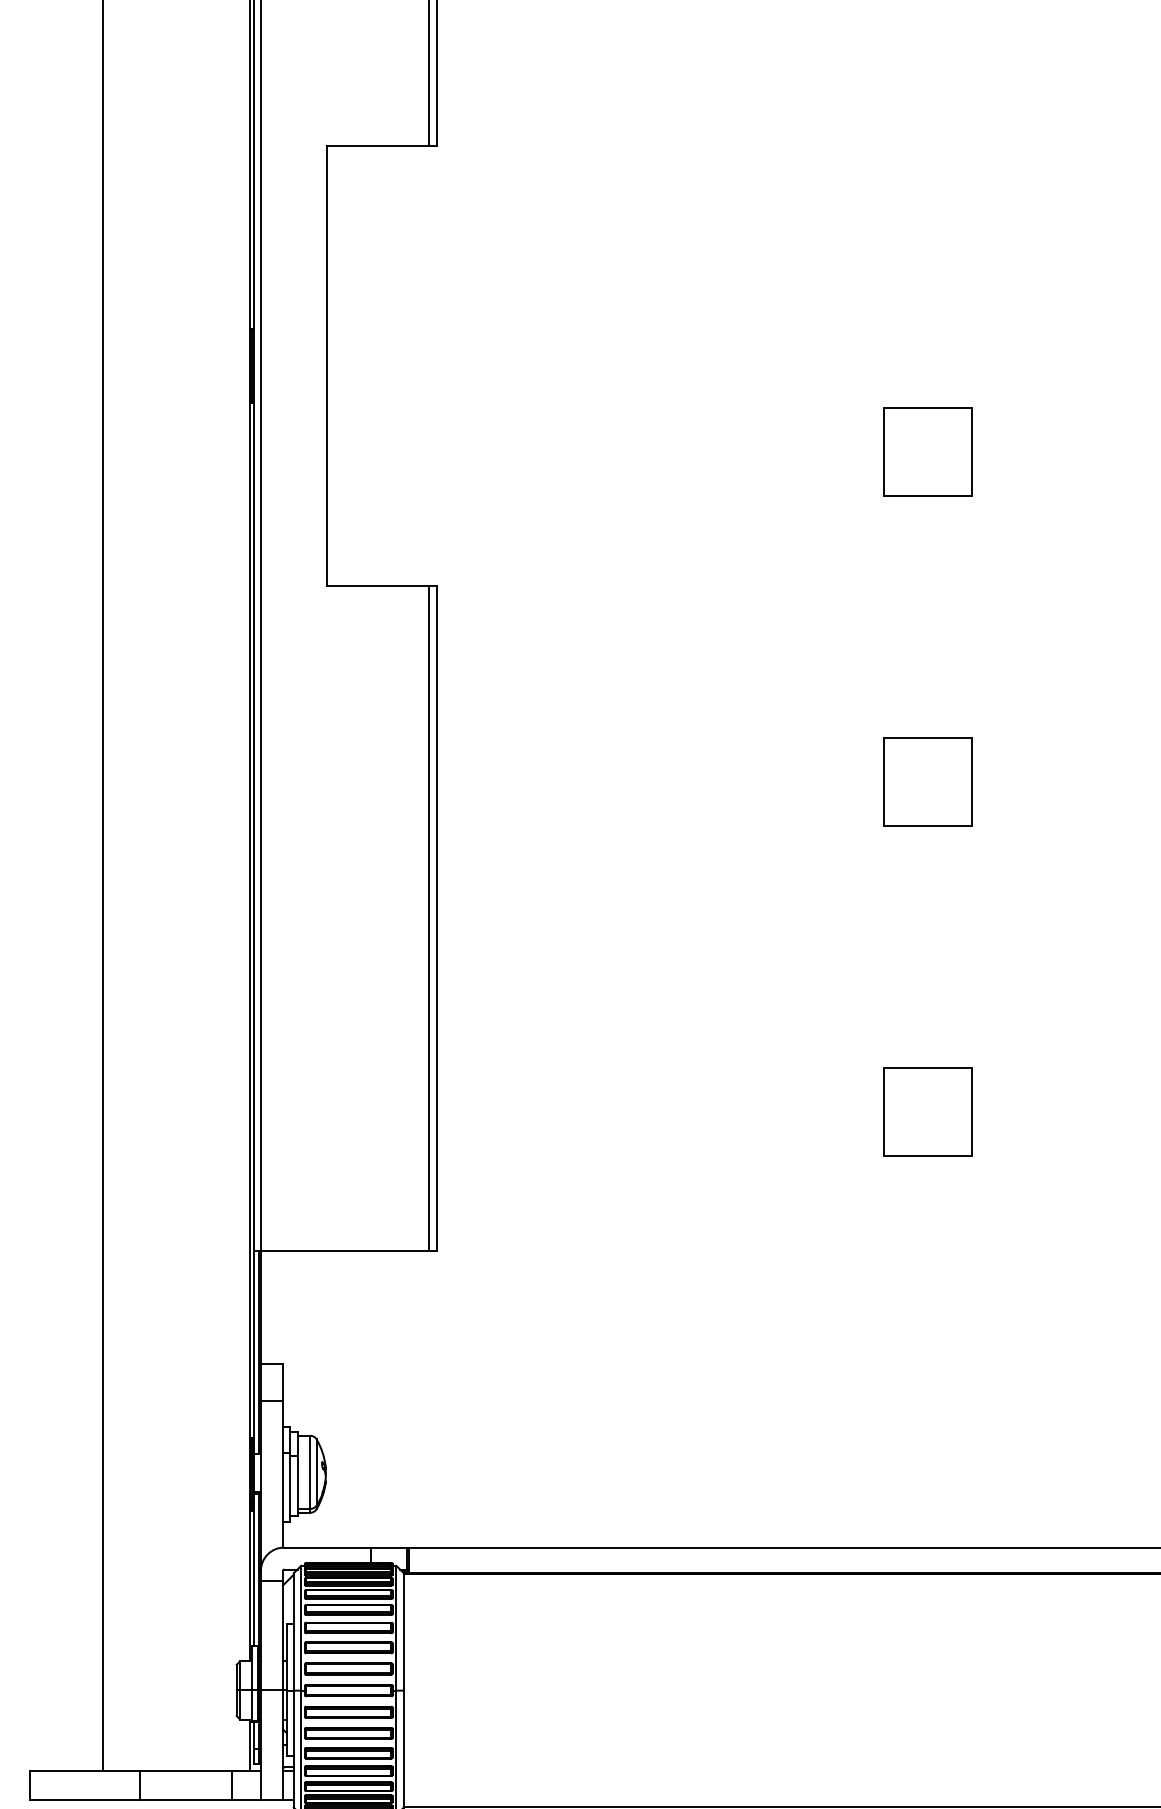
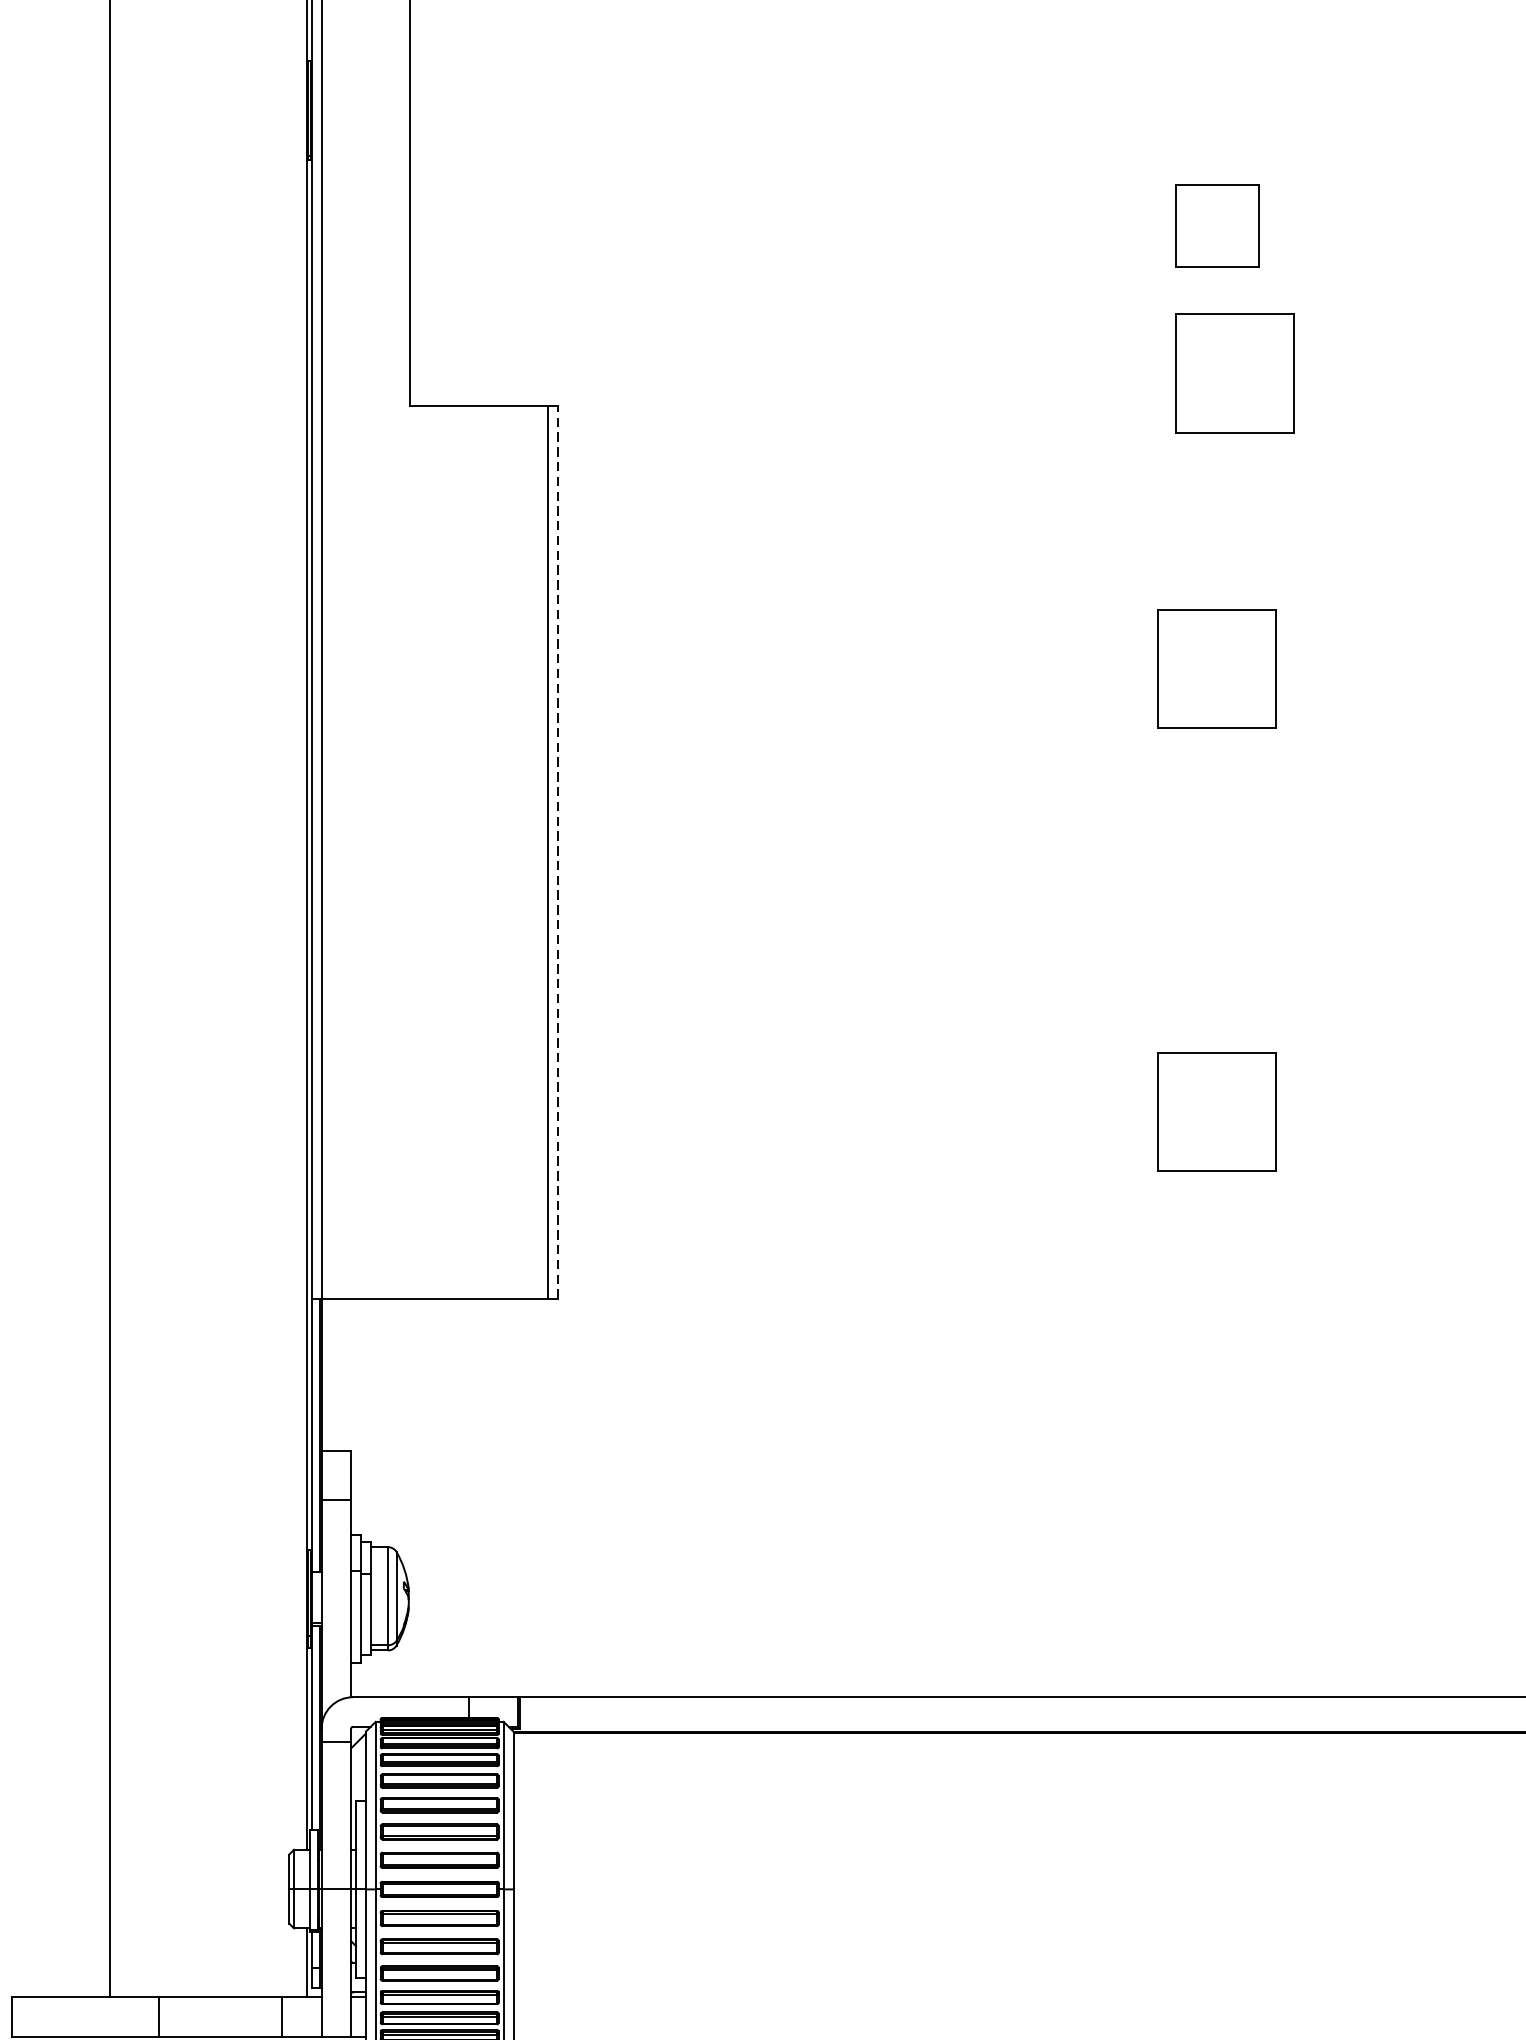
part: (927, 451) -> (1216, 225), size x0.7
part: (940, 561) -> (1234, 372), added
line: (436, 917) -> (557, 851), solid -> dashed

